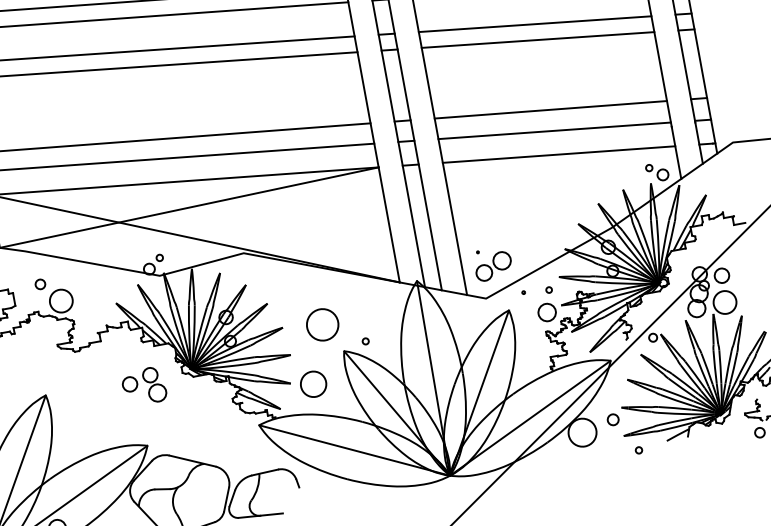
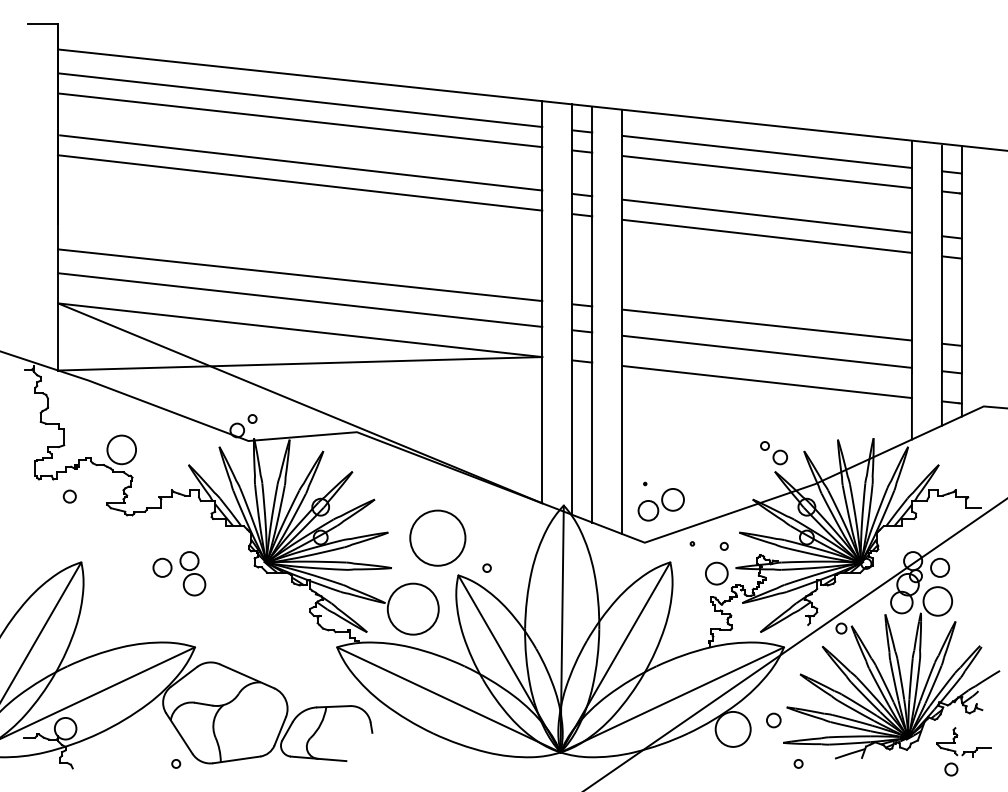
part: (657, 172) -> (773, 453), moved
circle: (40, 284) -> (69, 496), moved
circle: (322, 324) -> (437, 537), size x1.4
circle: (313, 384) -> (413, 609), size x1.6
part: (144, 386) -> (179, 573), moved

